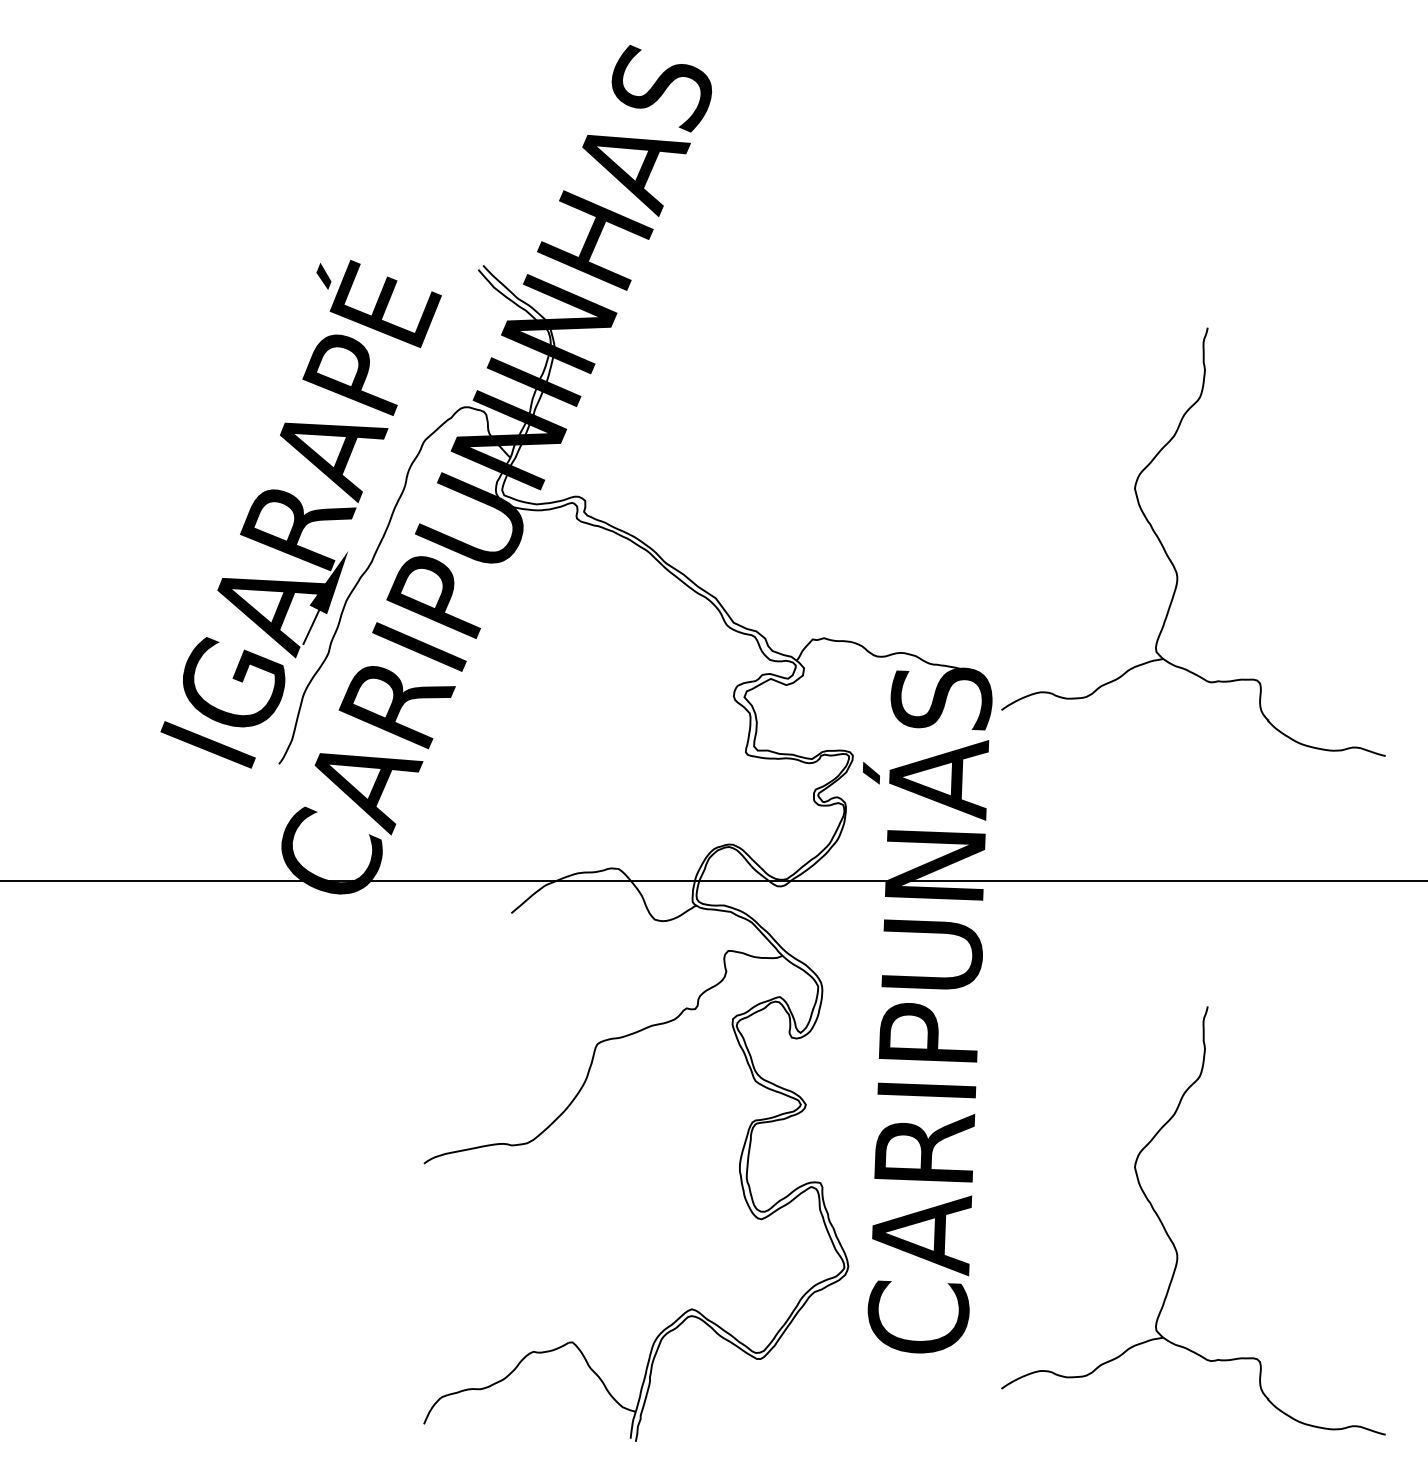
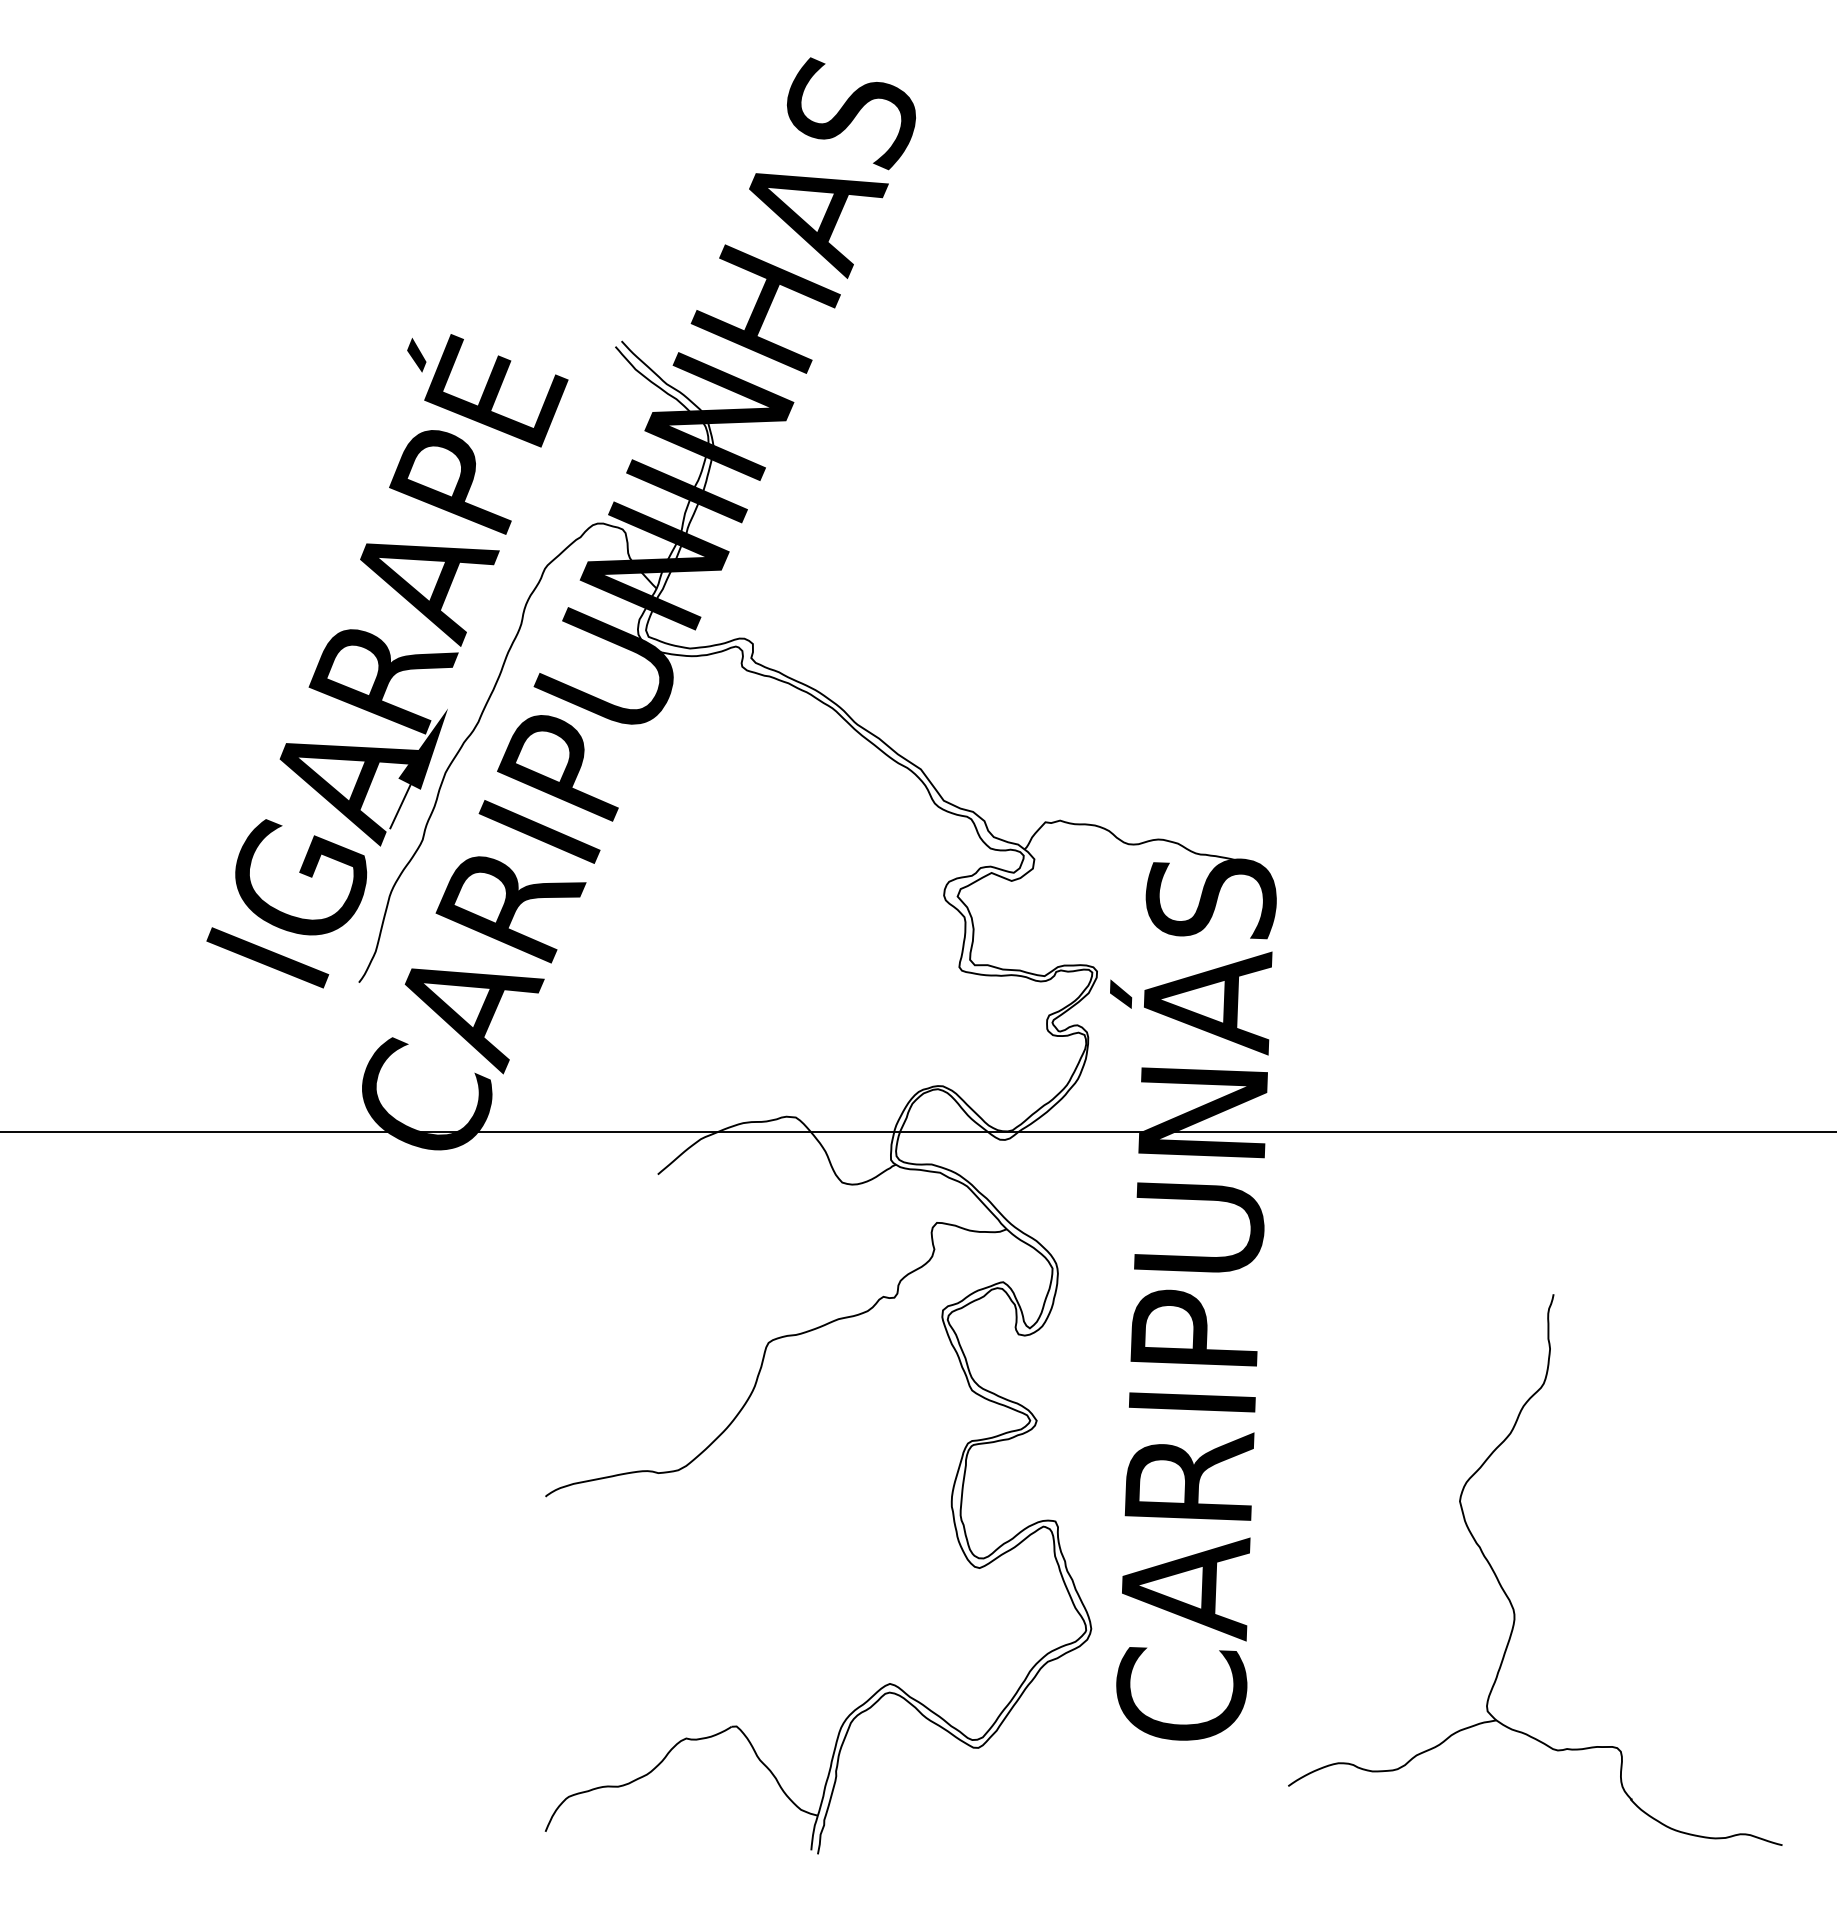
part: (1168, 554) -> (1502, 713), removed

